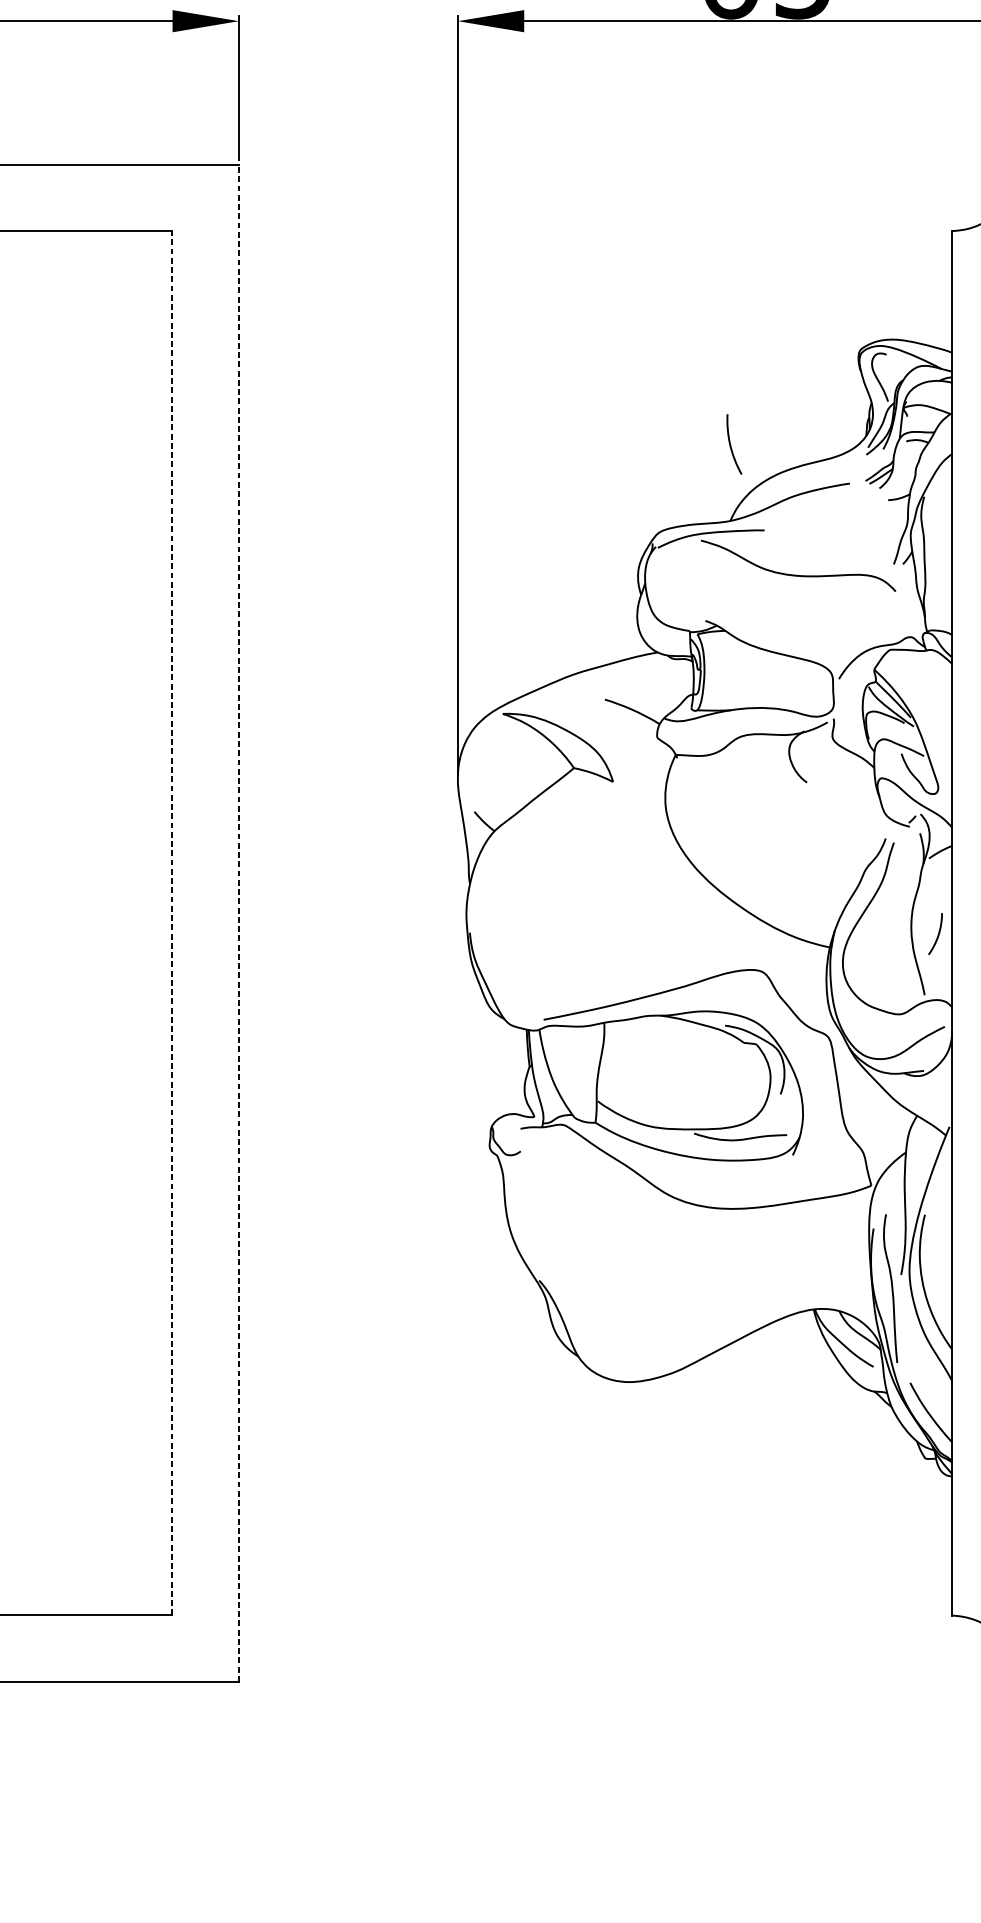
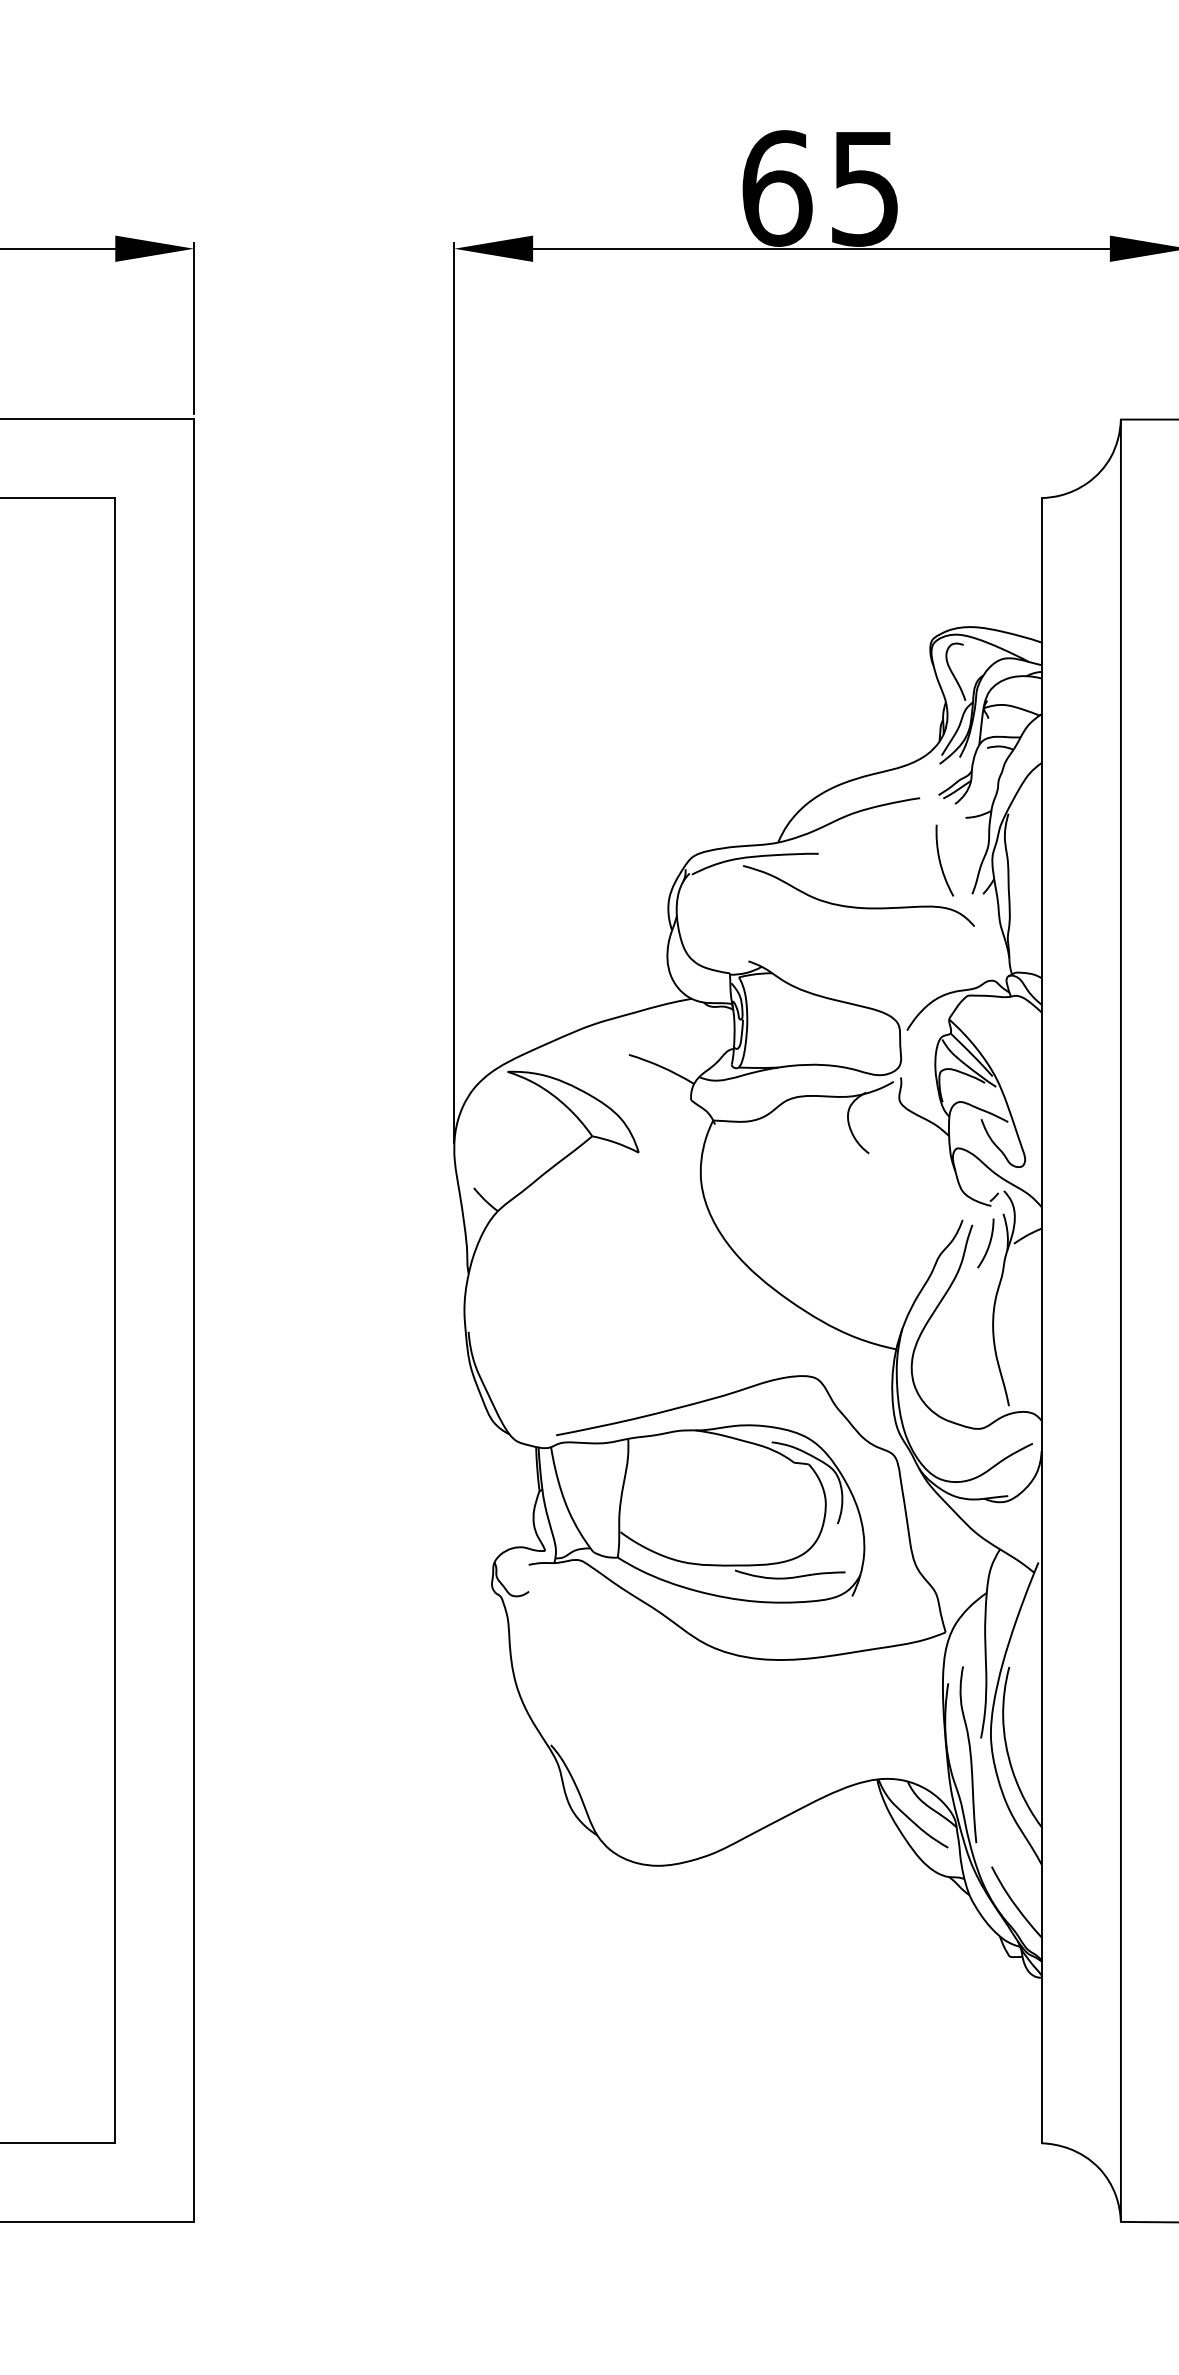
curve: (731, 445) -> (941, 862), moved
line: (172, 923) -> (115, 1320), dashed -> solid
line: (239, 923) -> (194, 1320), dashed -> solid
curve: (937, 934) -> (988, 1243), moved

